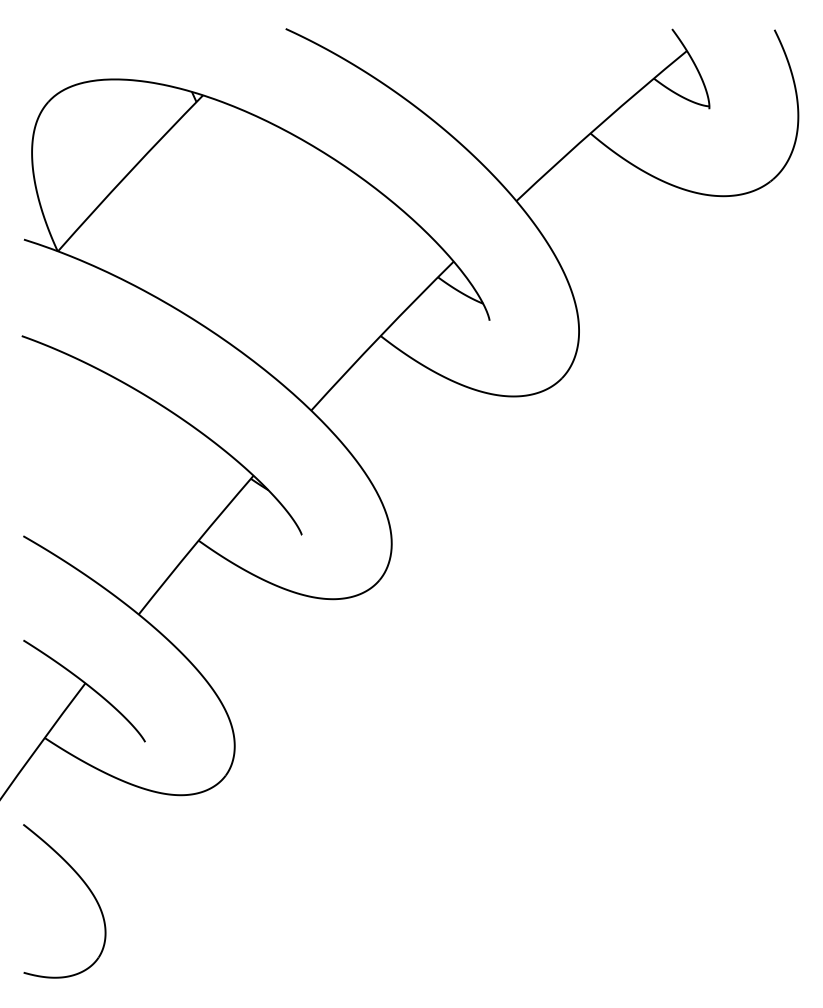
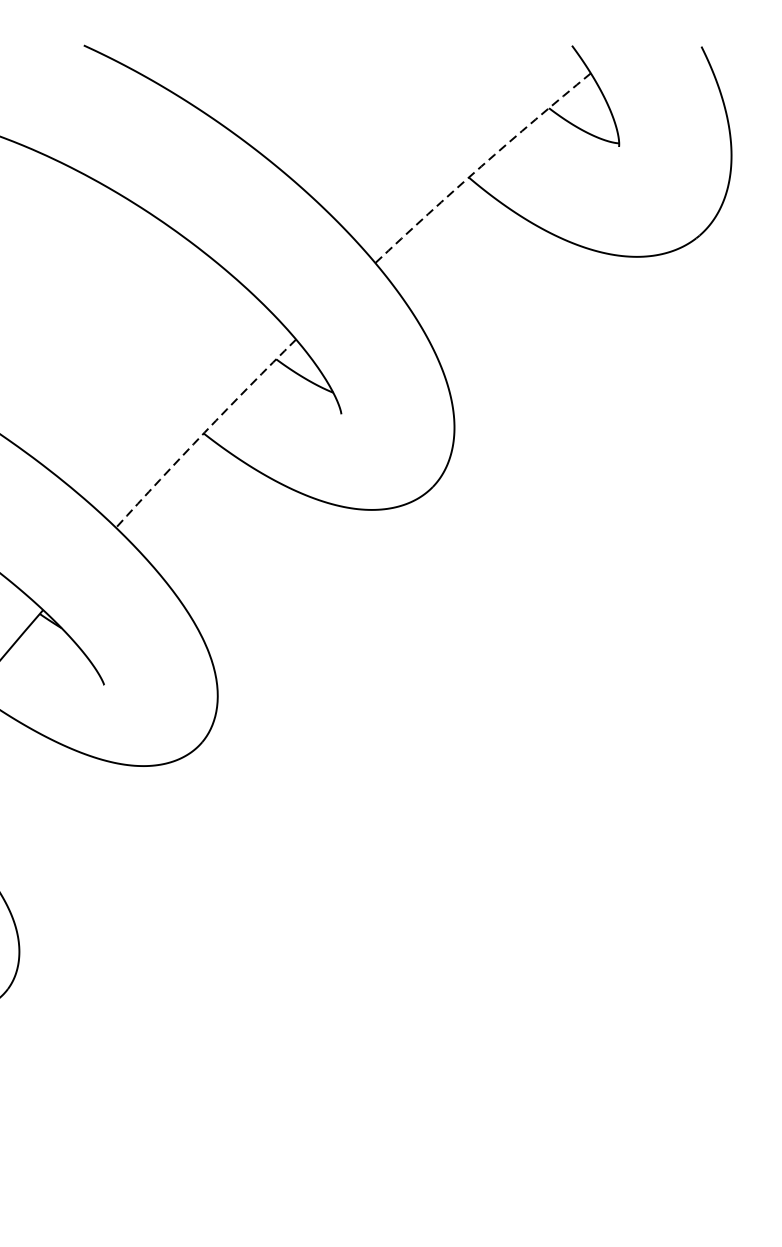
arc: (600, 124) -> (481, 166), solid -> dashed
arc: (381, 335) -> (204, 432), solid -> dashed

